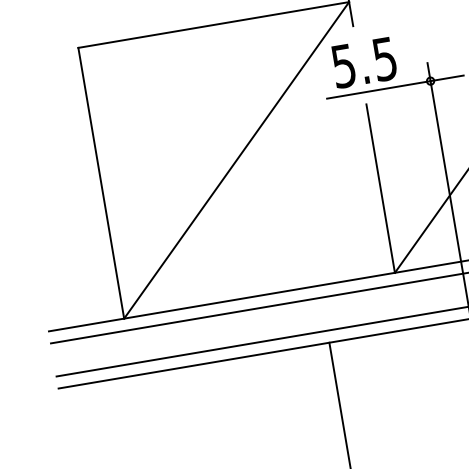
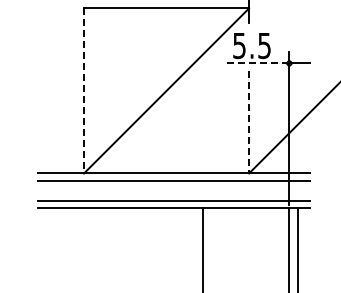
line: (378, 90) -> (257, 63), solid -> dashed
line: (101, 182) -> (84, 90), solid -> dashed
line: (381, 189) -> (249, 122), solid -> dashed

